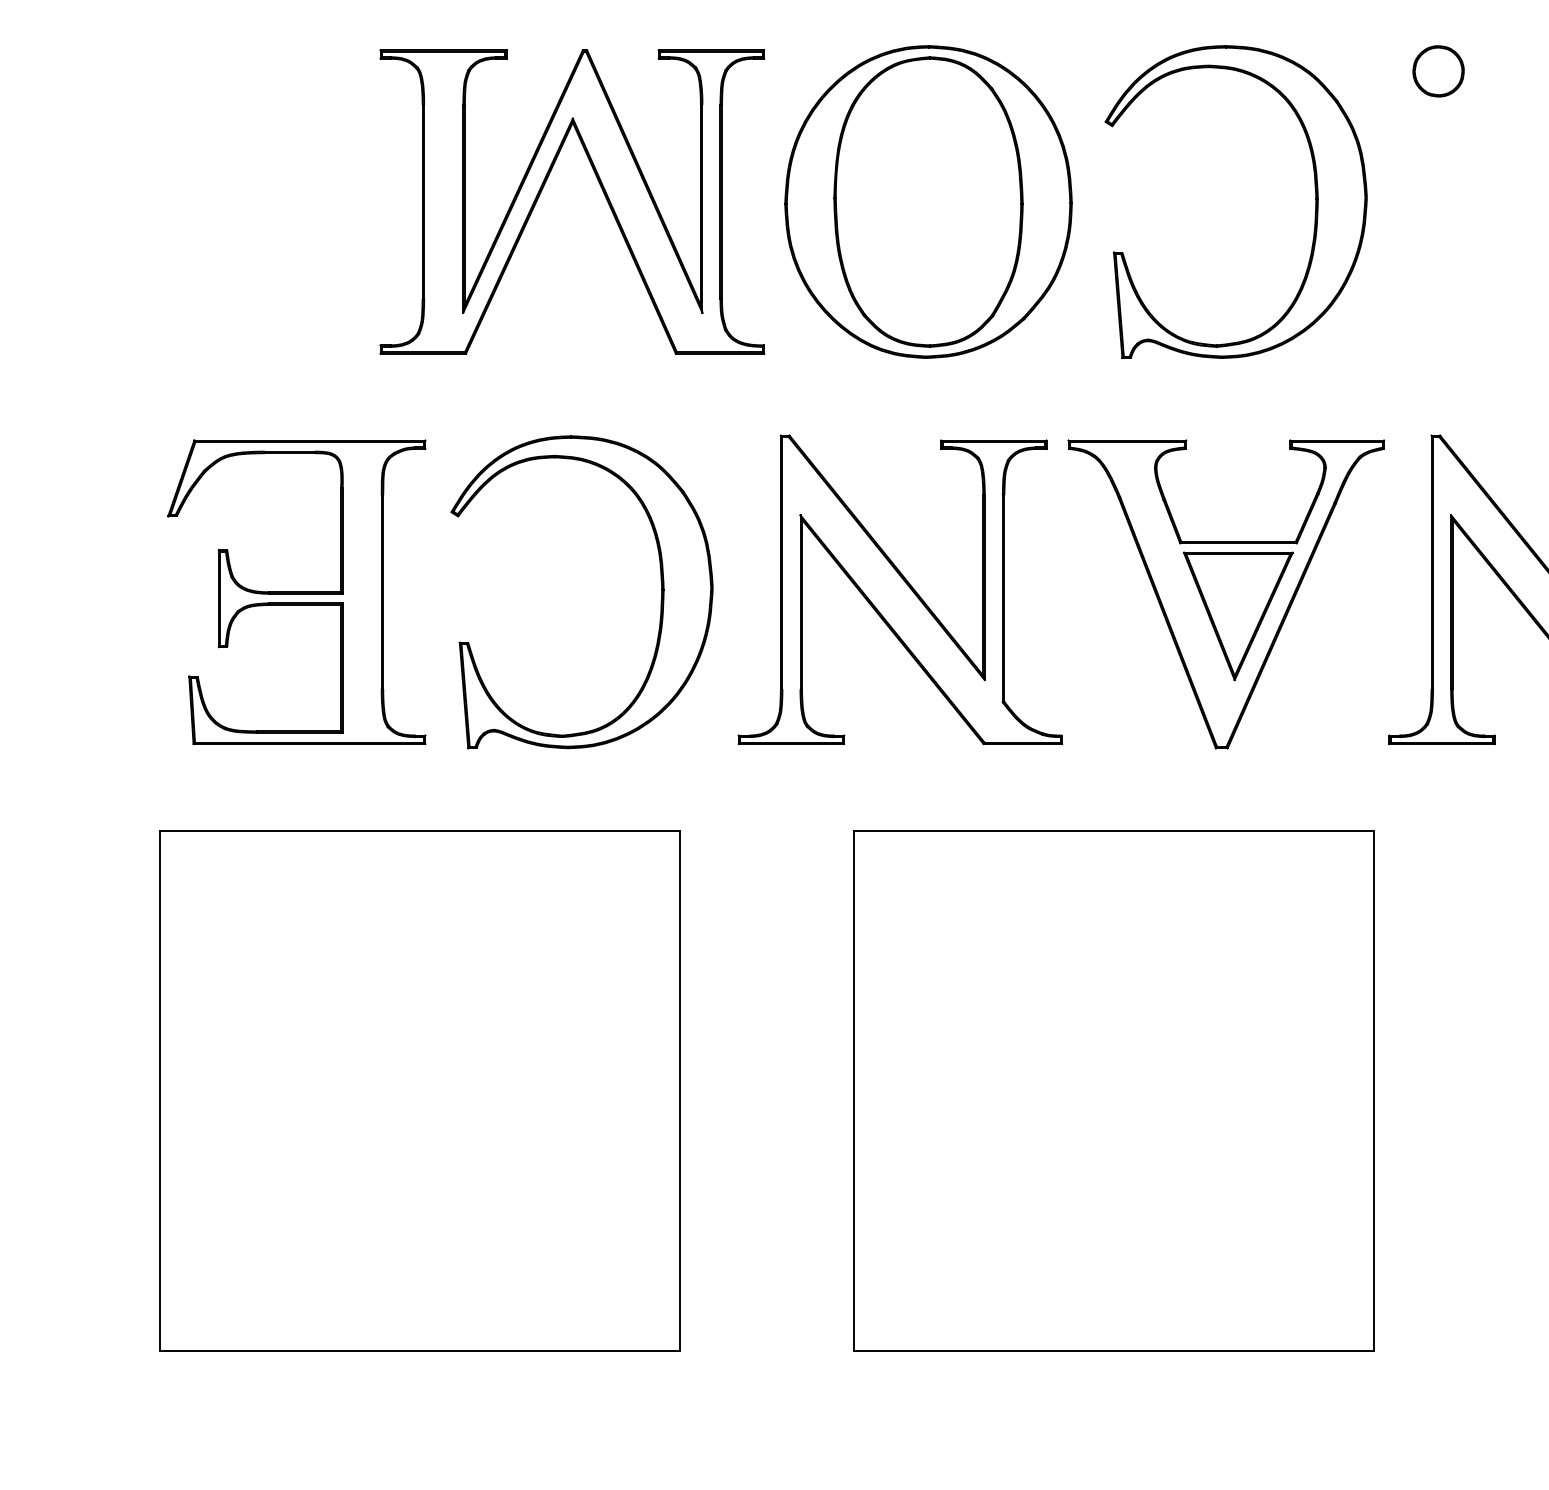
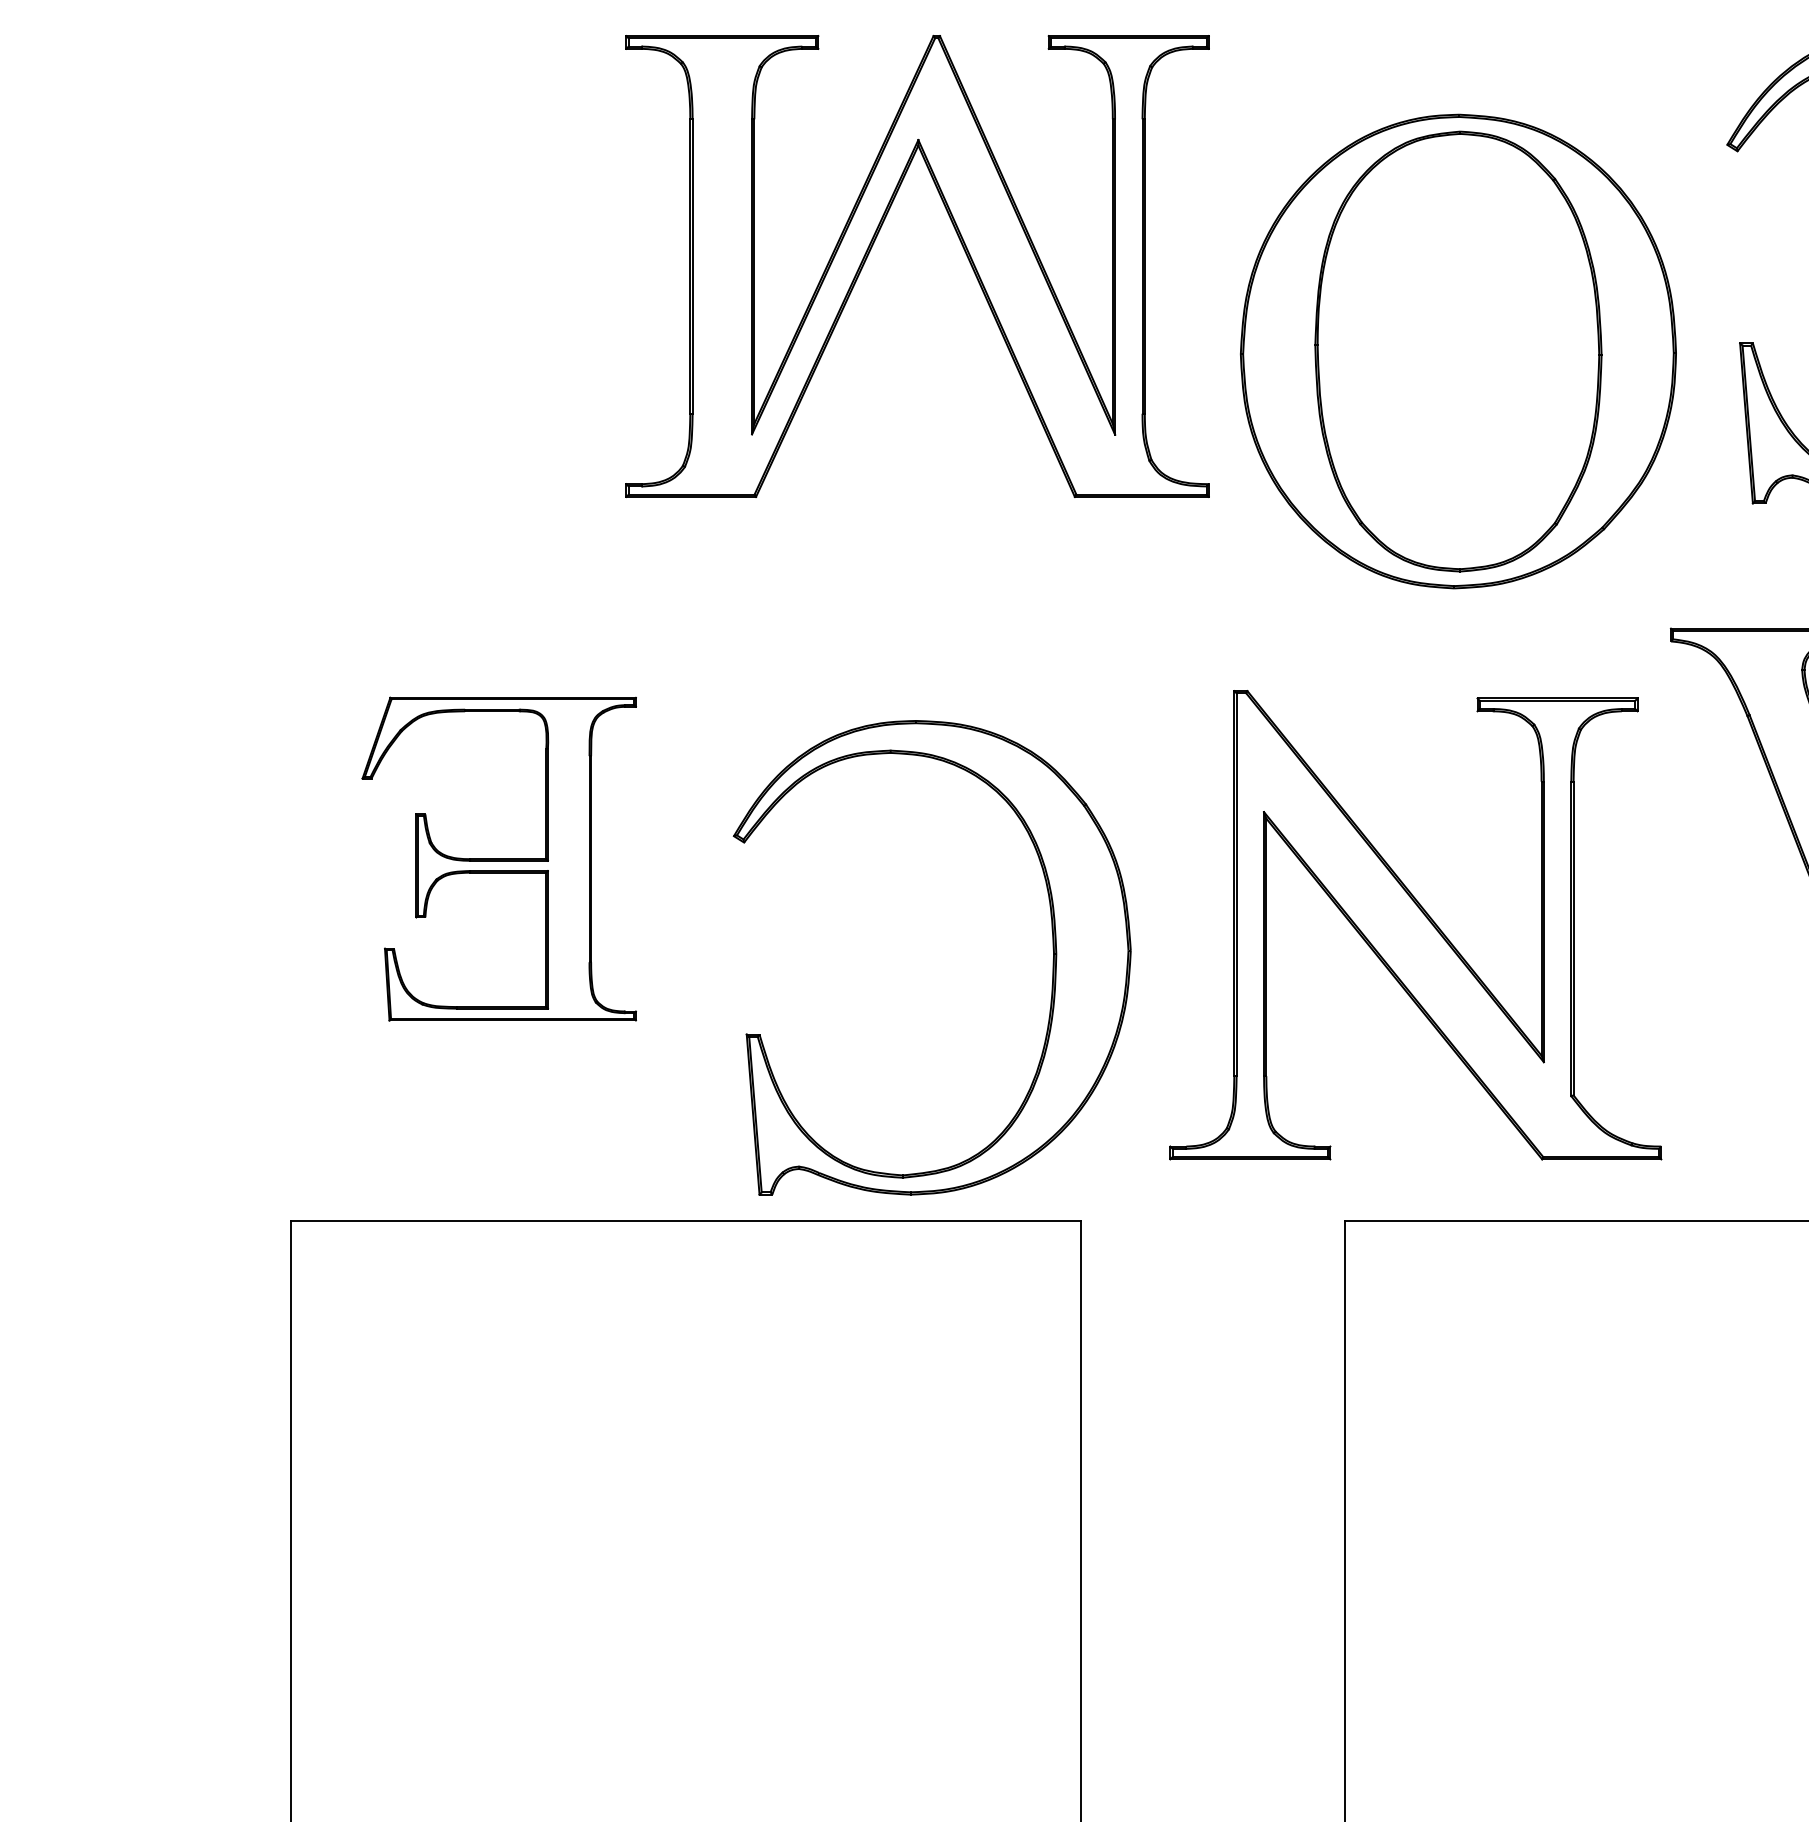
part: (928, 201) -> (1458, 350), moved
part: (900, 589) -> (1415, 924), moved
part: (296, 592) -> (498, 859), size x0.7
part: (660, 601) -> (1051, 971), moved

